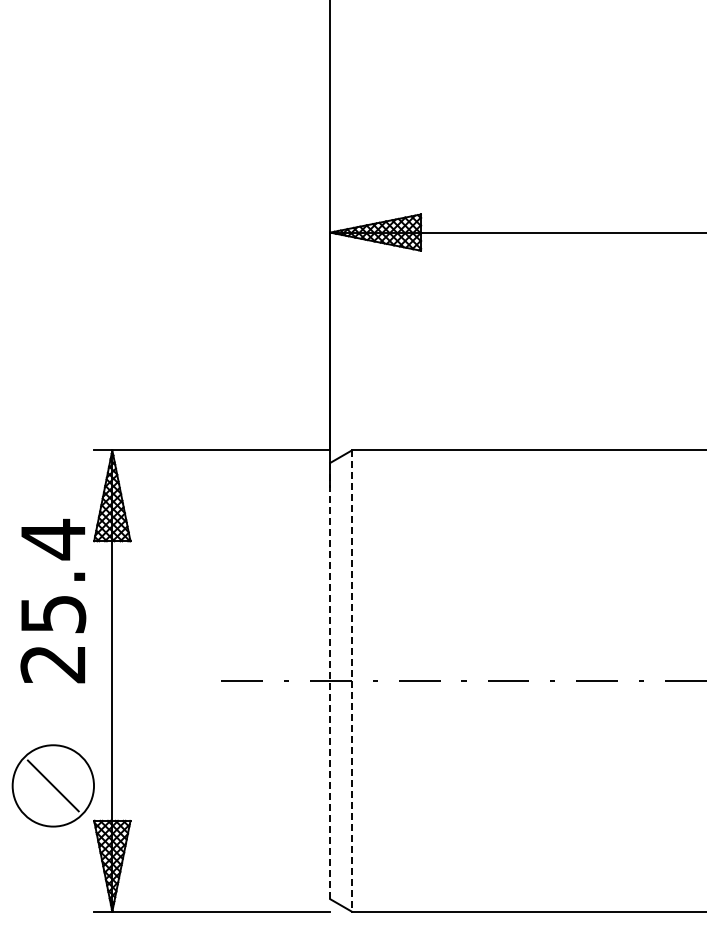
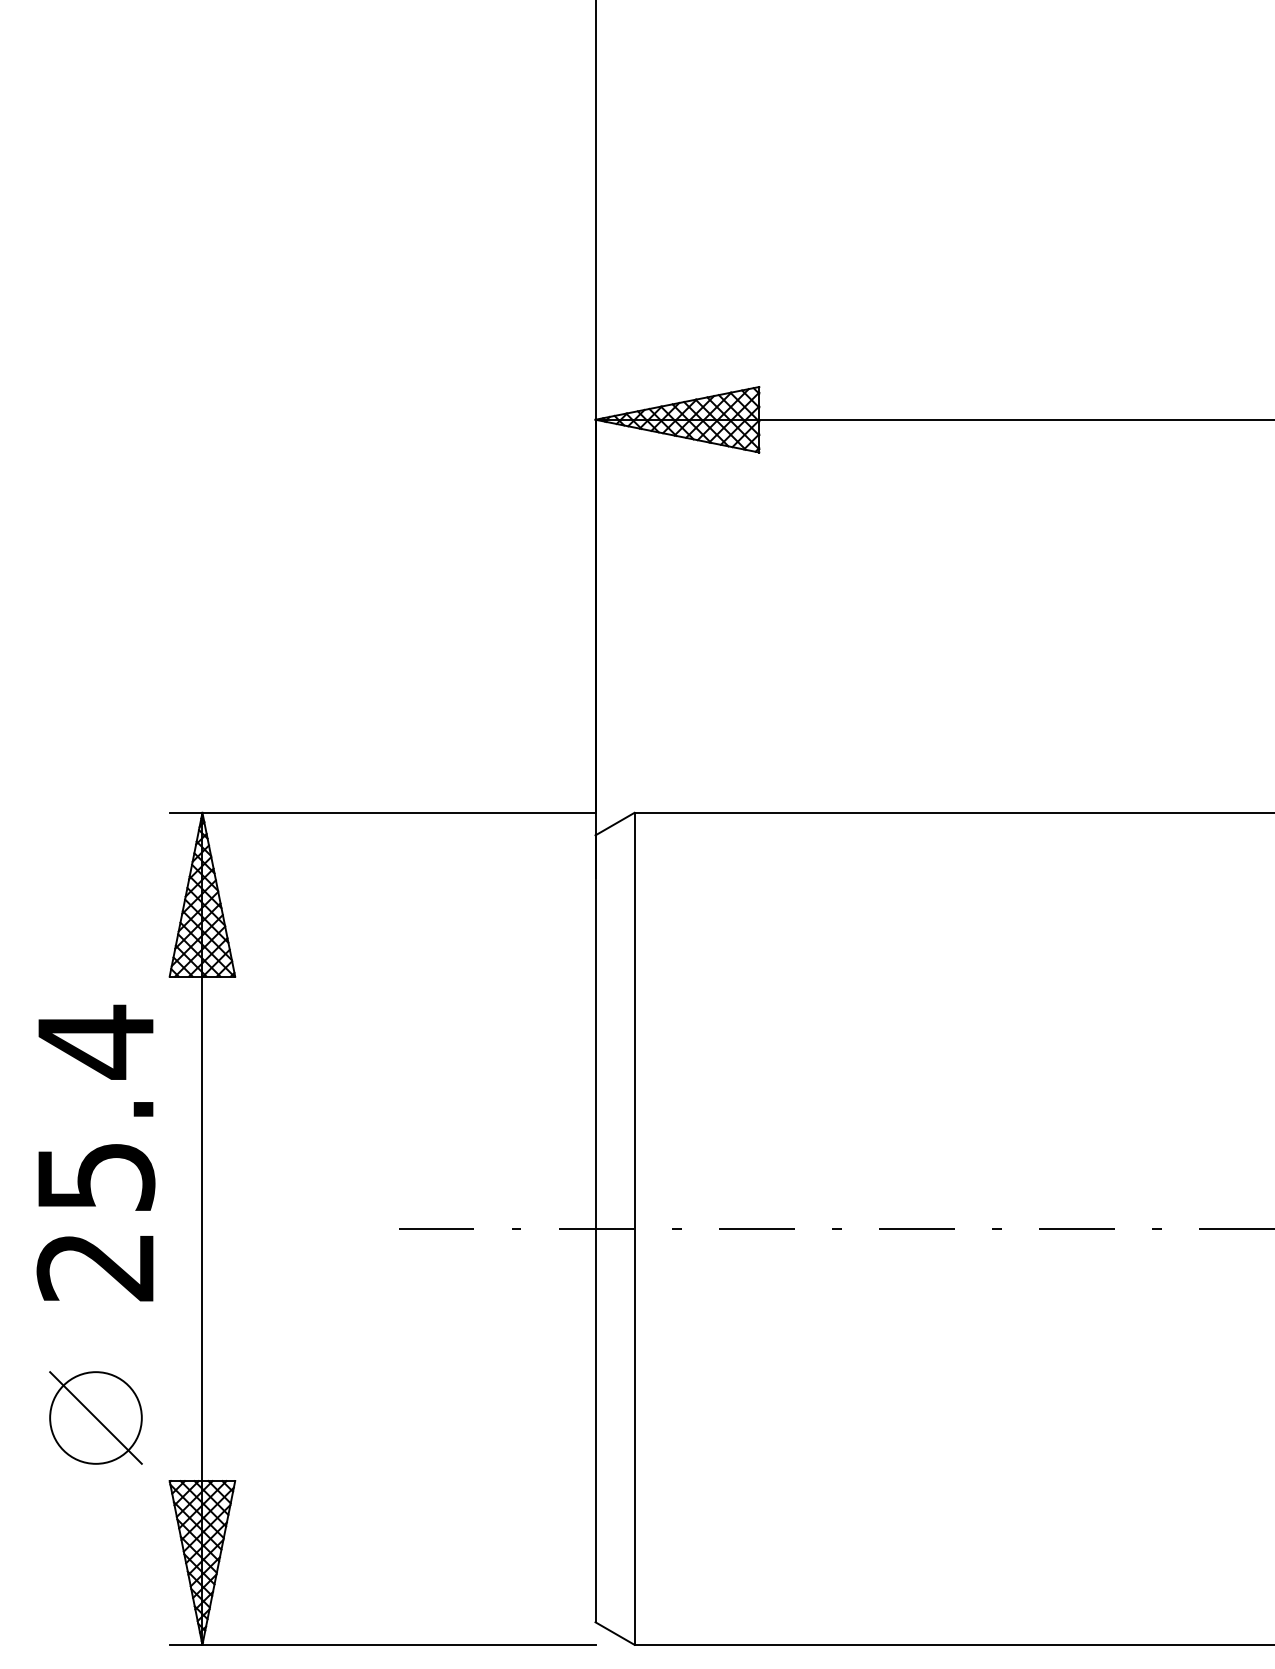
text: (53, 600) -> (96, 1152), moved
line: (330, 681) -> (596, 1229), dashed -> solid
line: (351, 681) -> (633, 1229), dashed -> solid
circle: (52, 785) -> (94, 1417), size x0.62

